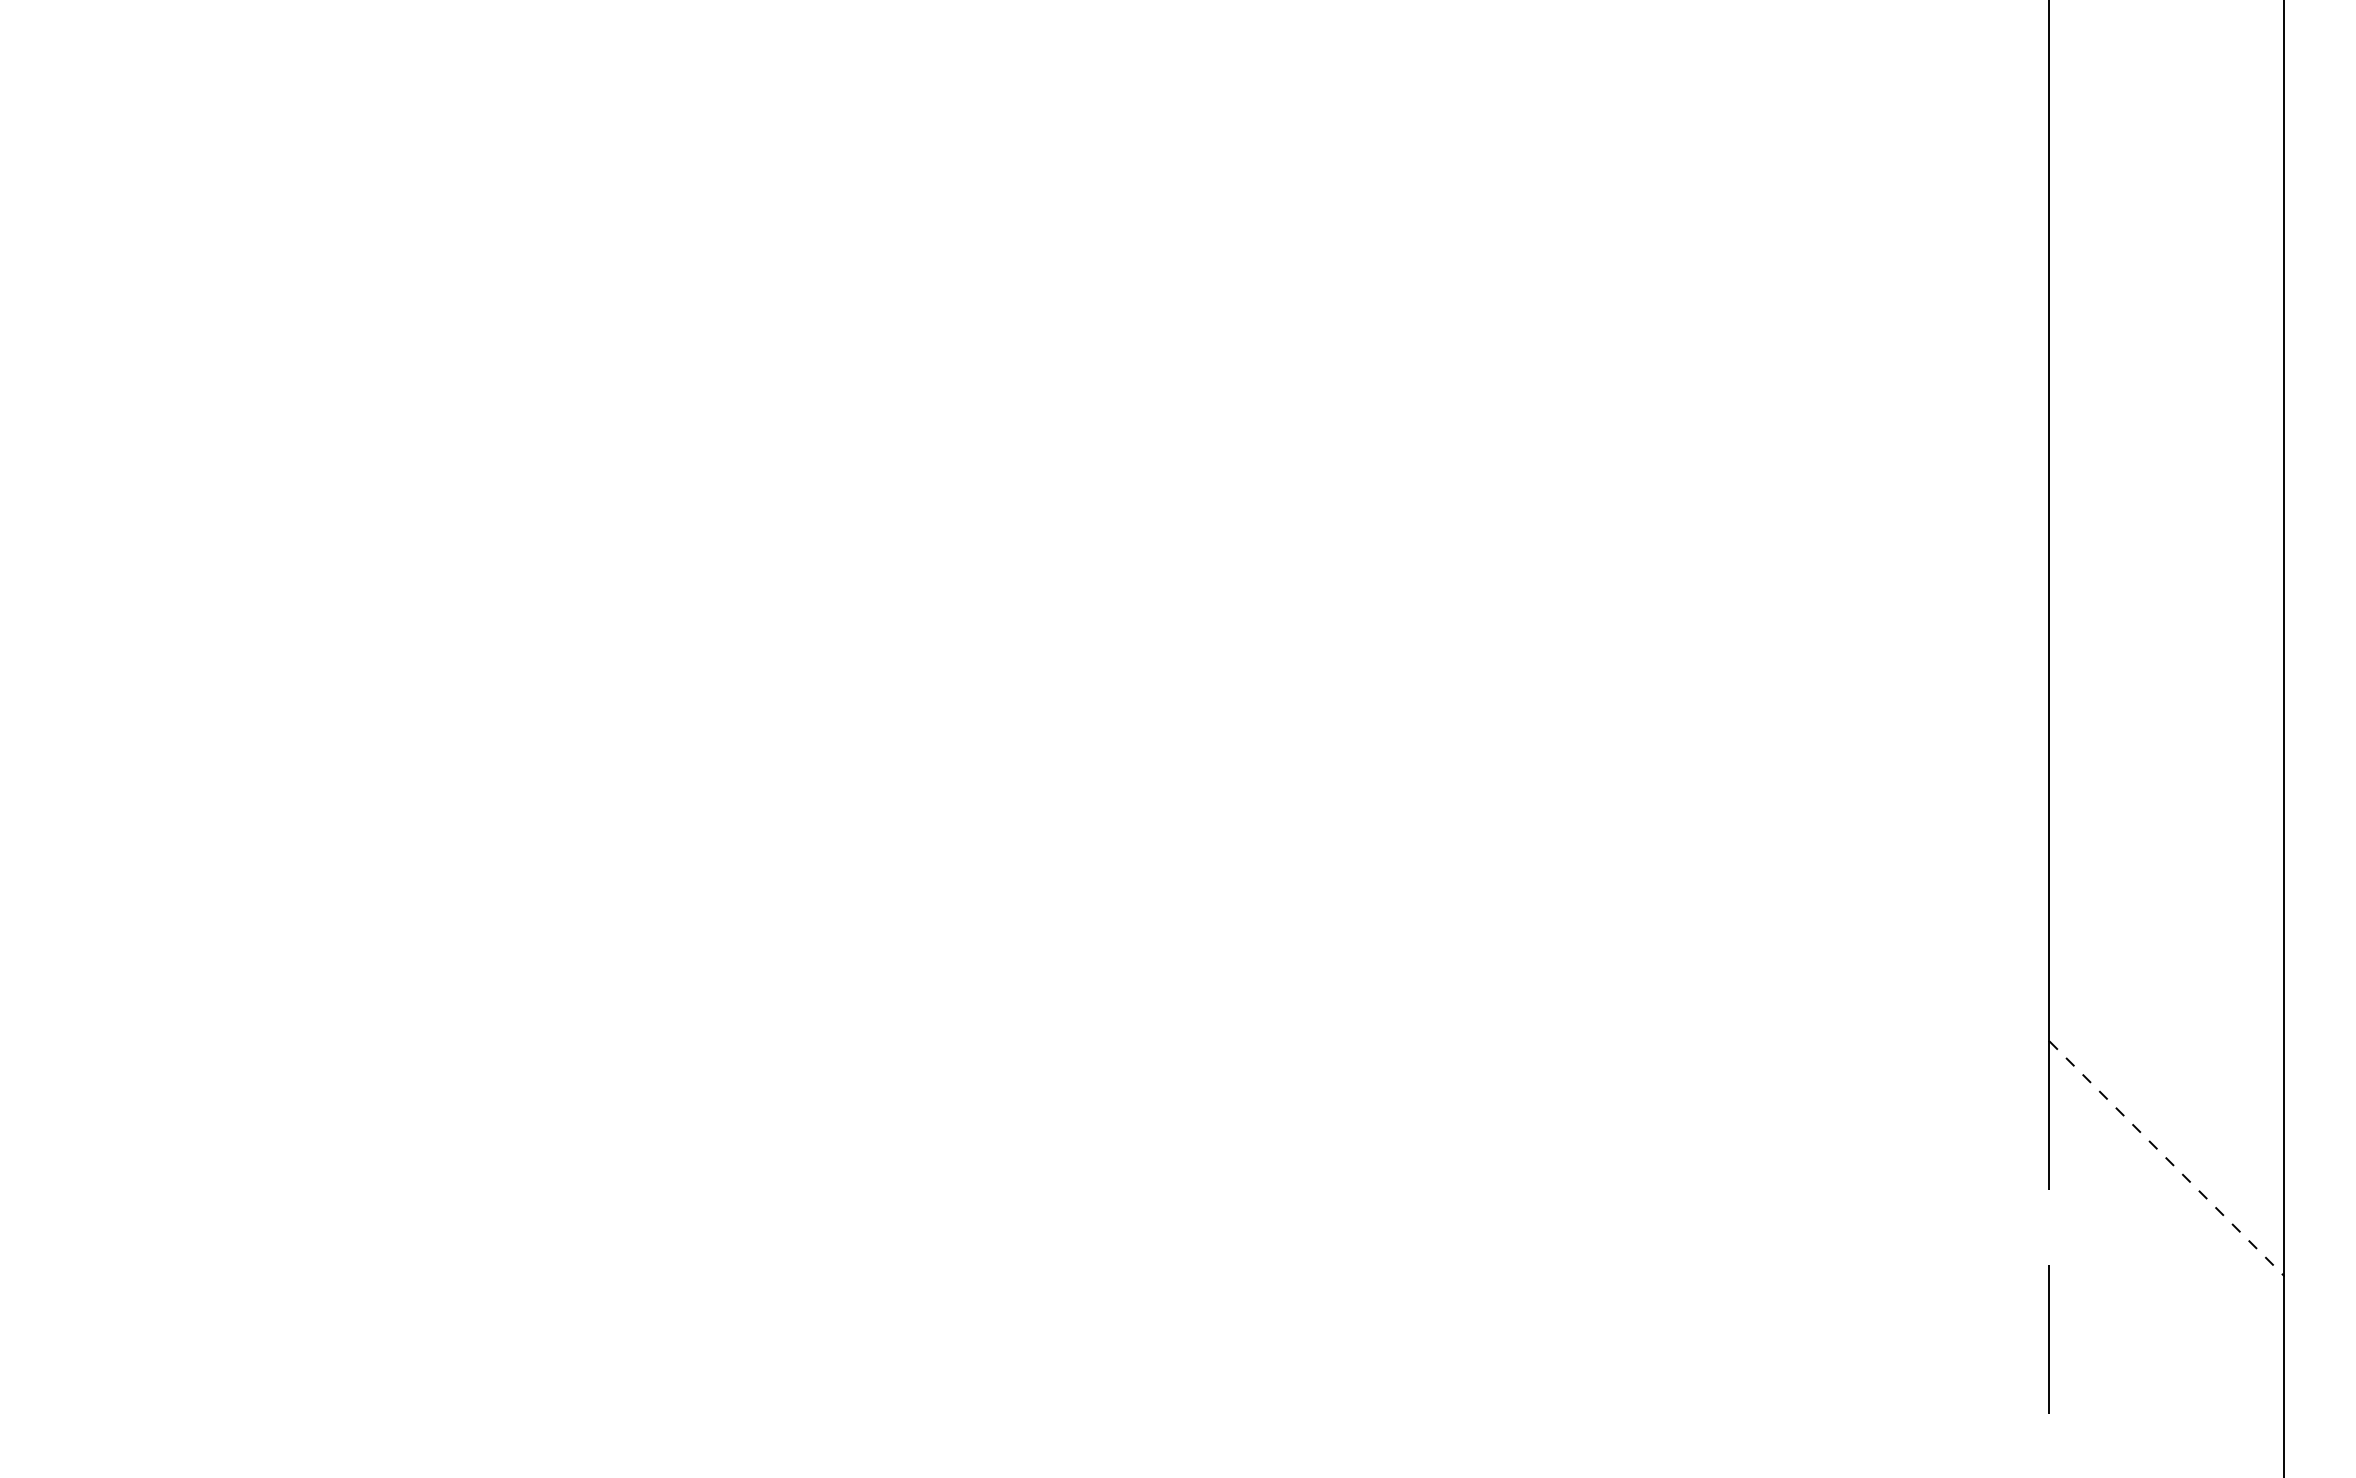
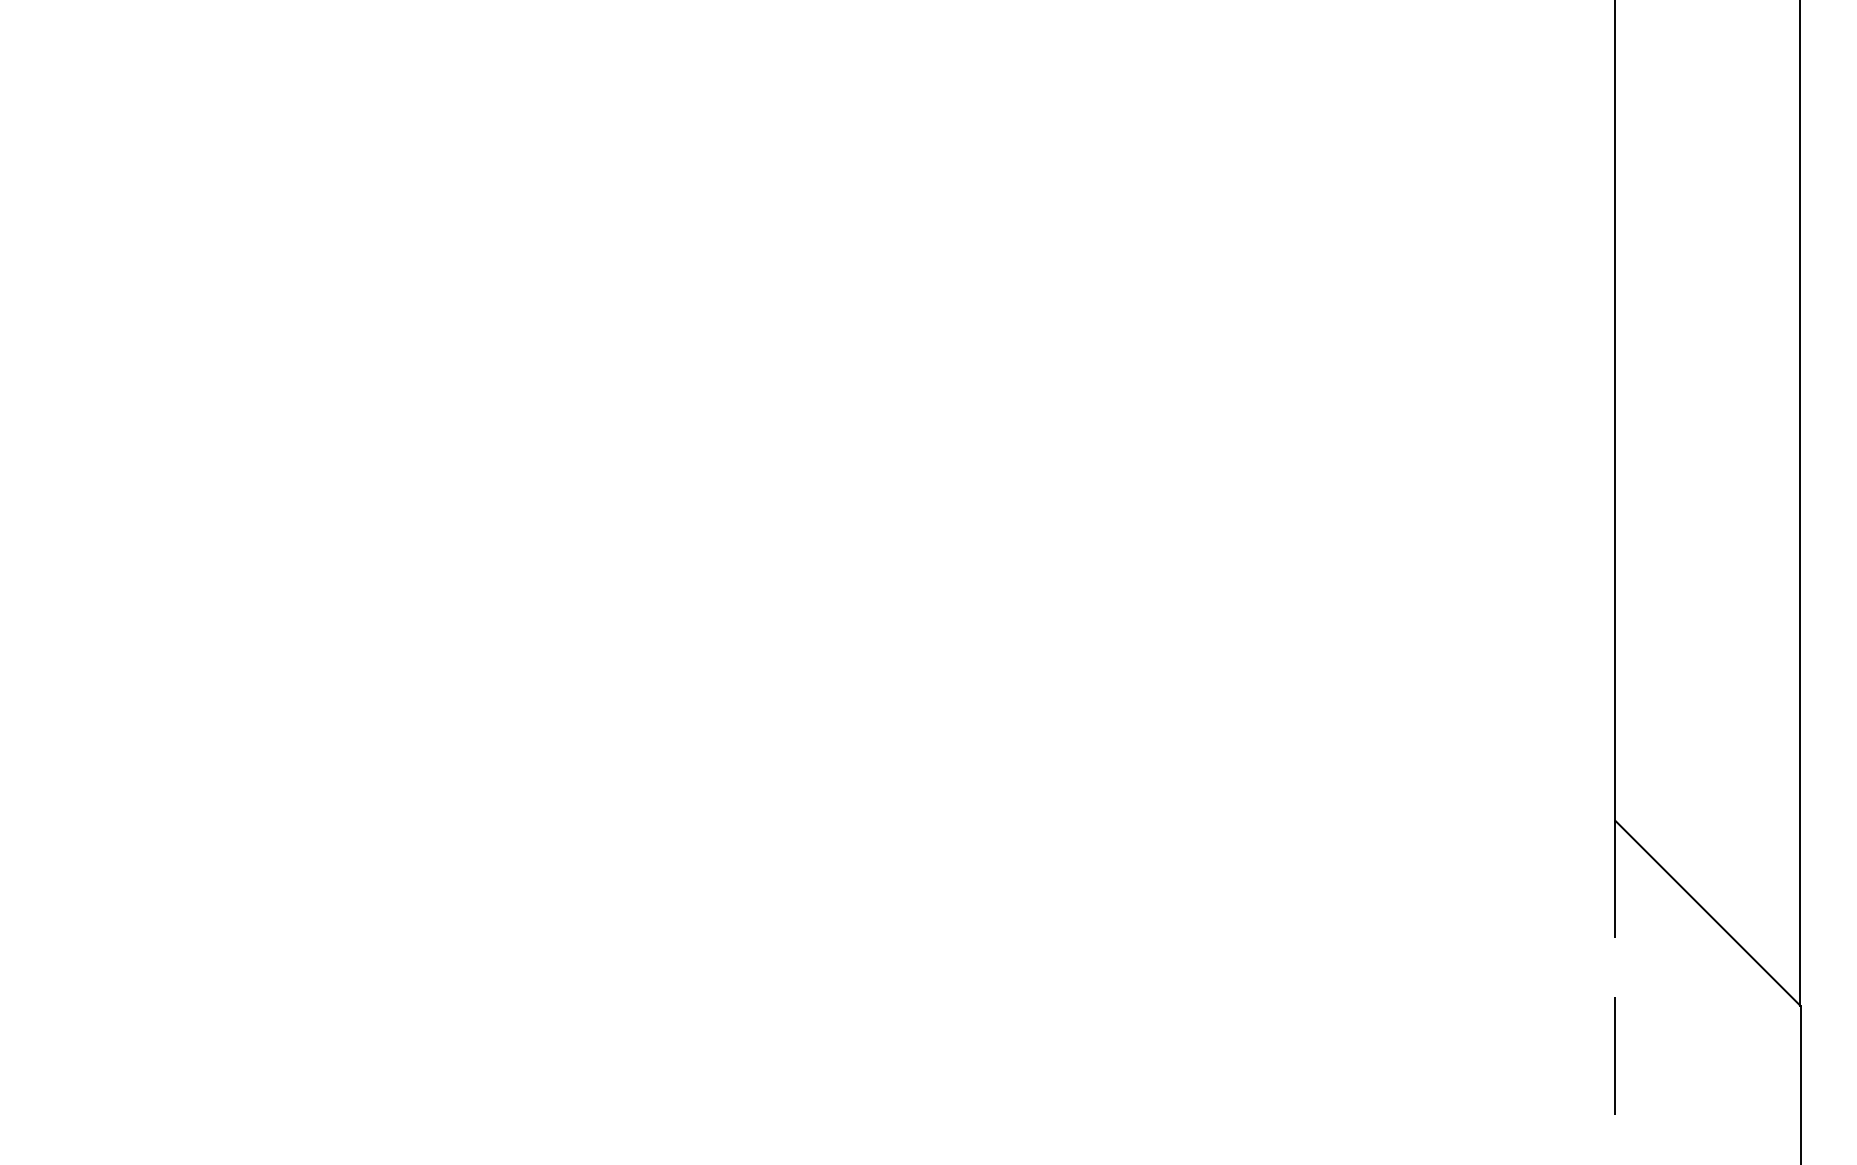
line: (2166, 1158) -> (1707, 913), dashed -> solid

